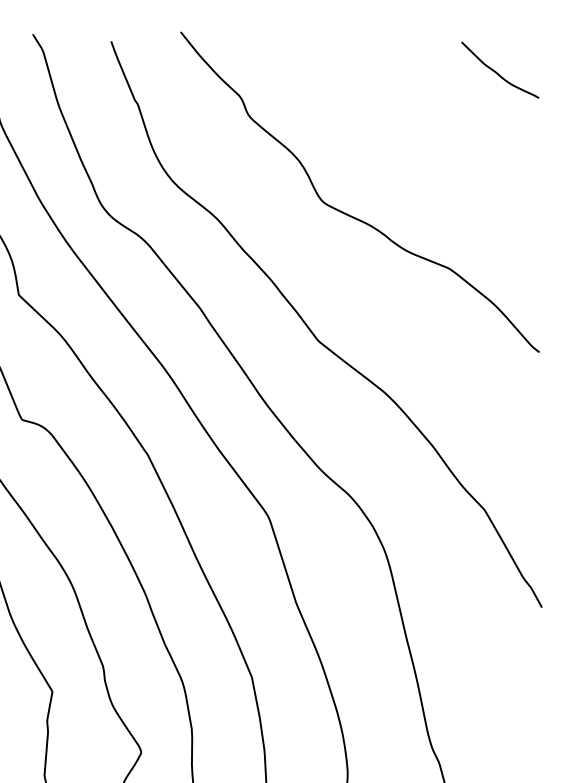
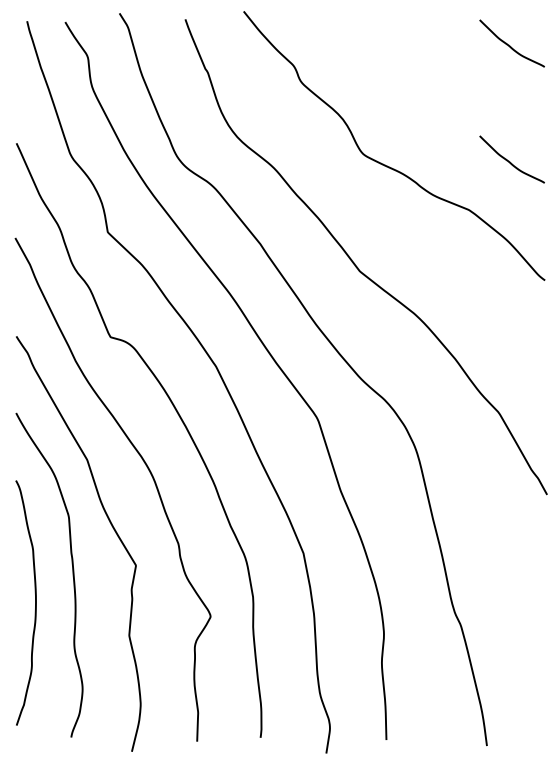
curve: (498, 210) -> (510, 161), added

